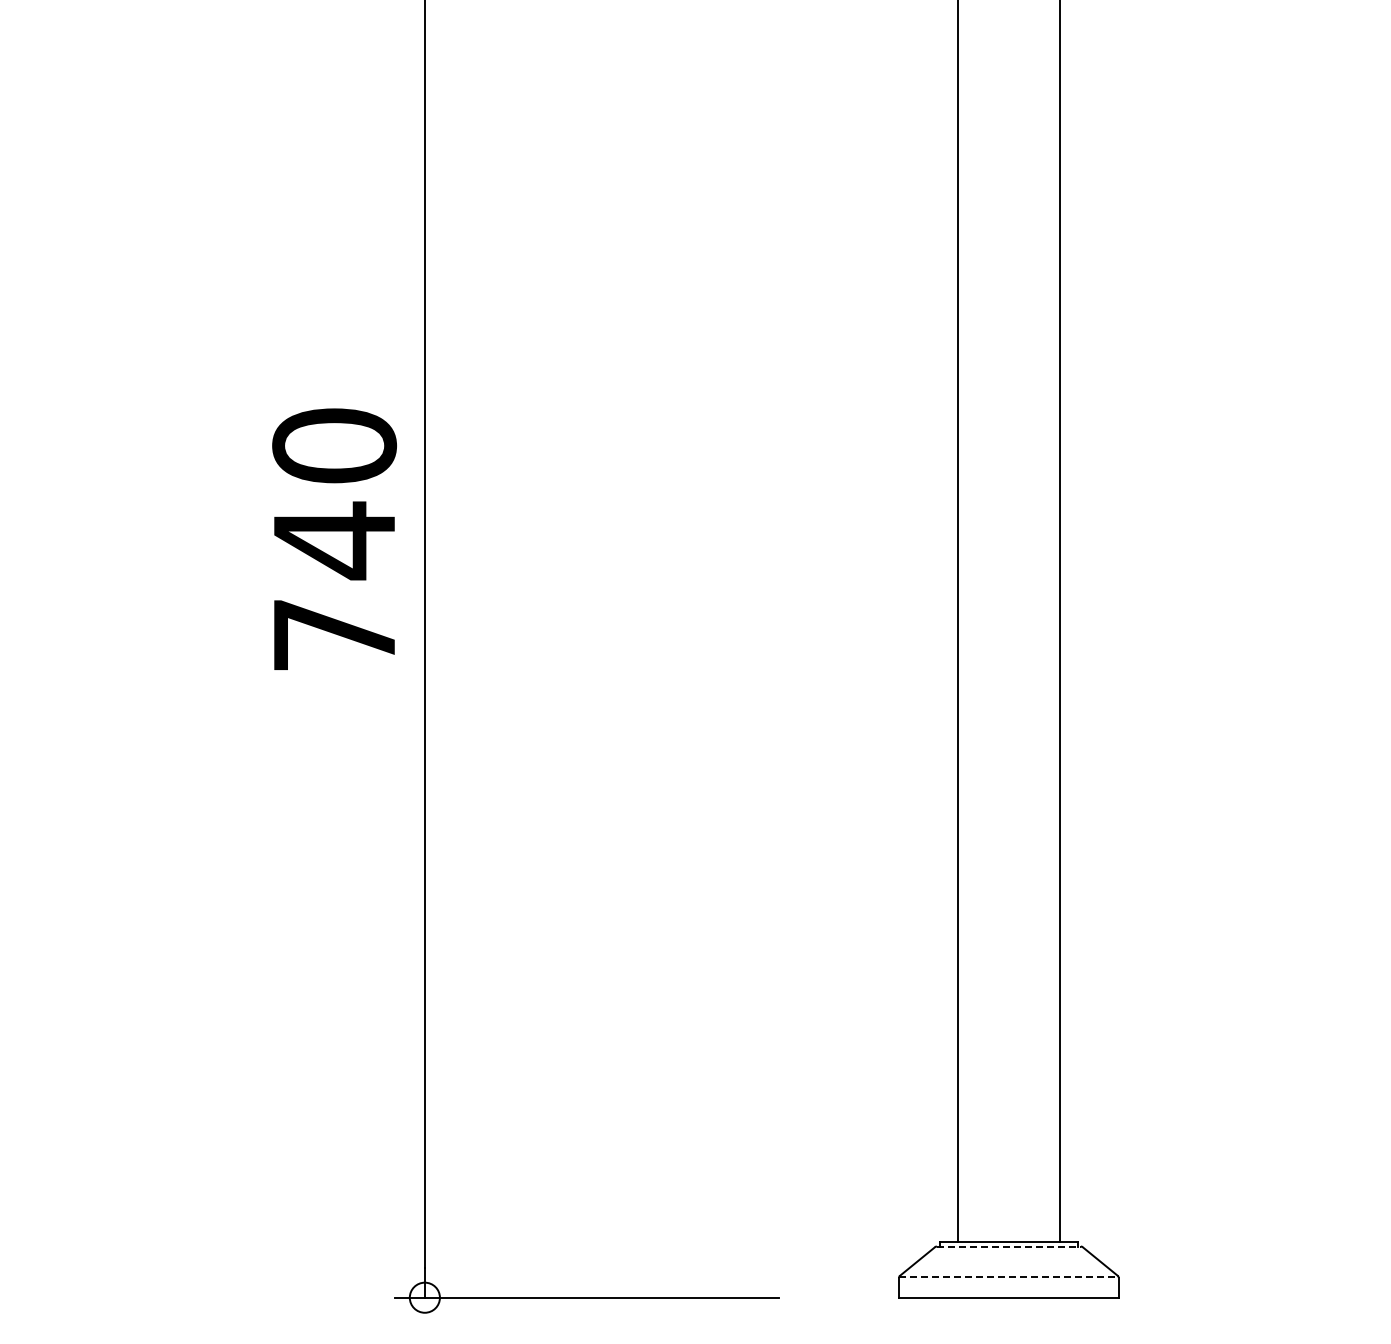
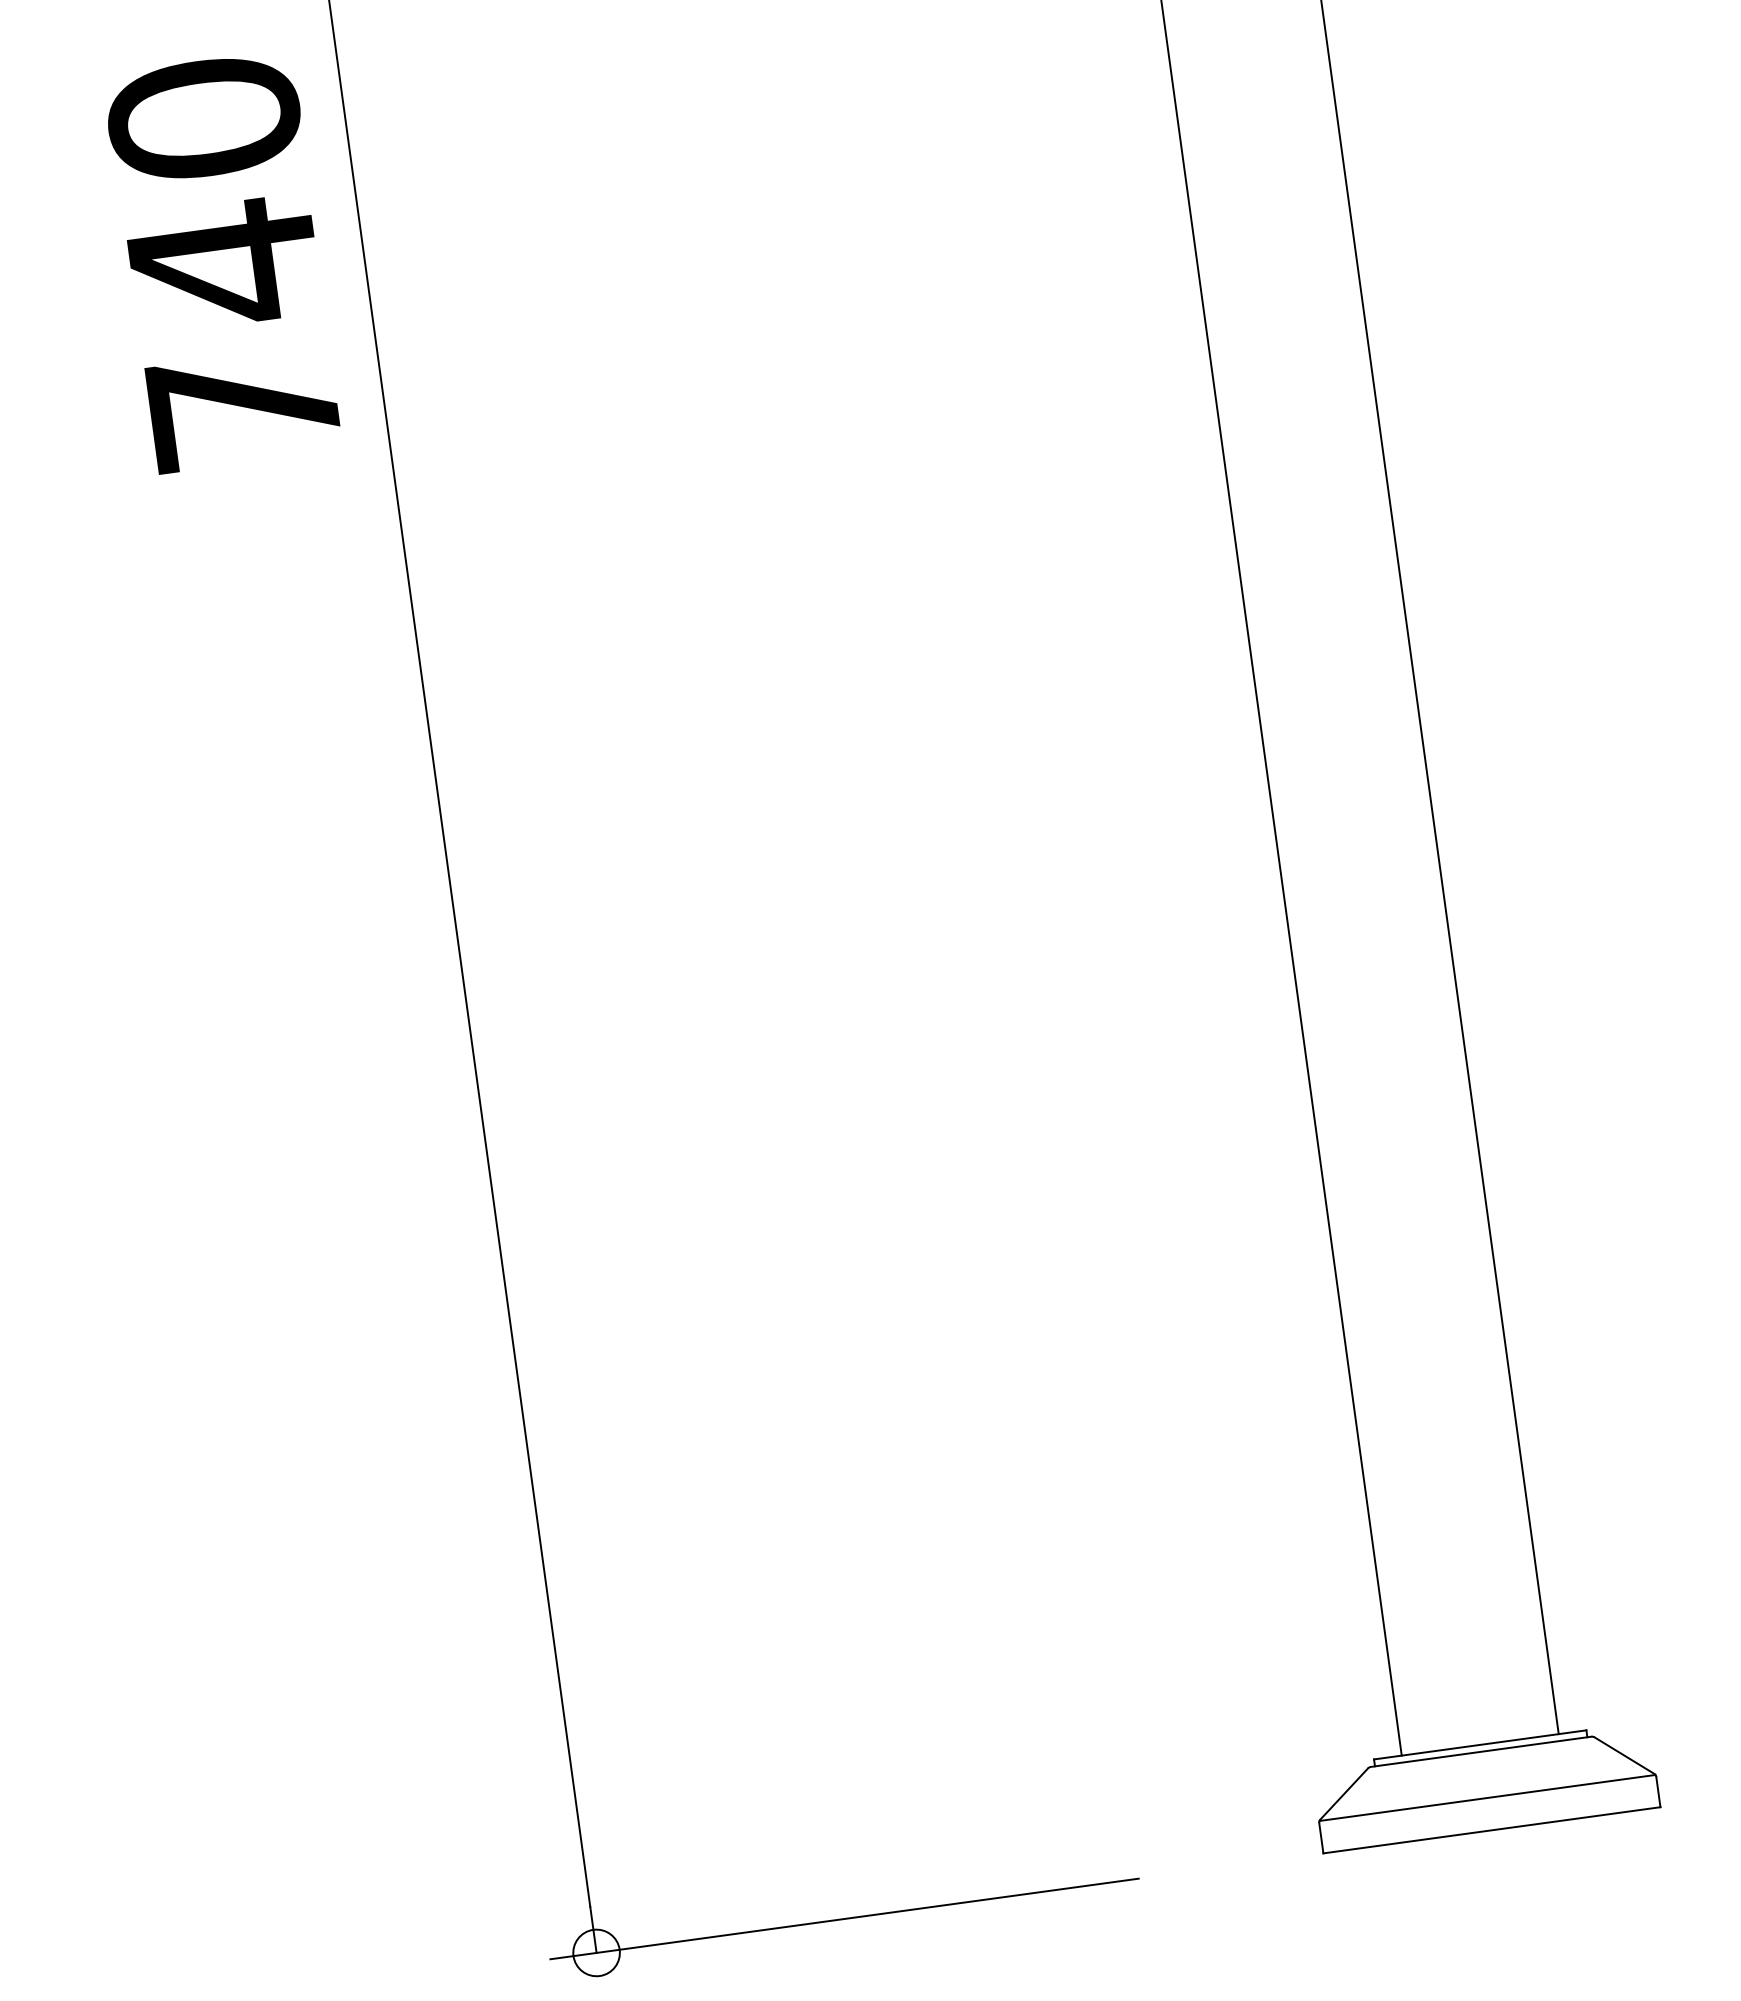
text: (334, 538) -> (223, 260), moved
line: (1008, 1246) -> (1480, 1751), dashed -> solid
line: (1008, 1276) -> (1486, 1797), dashed -> solid

